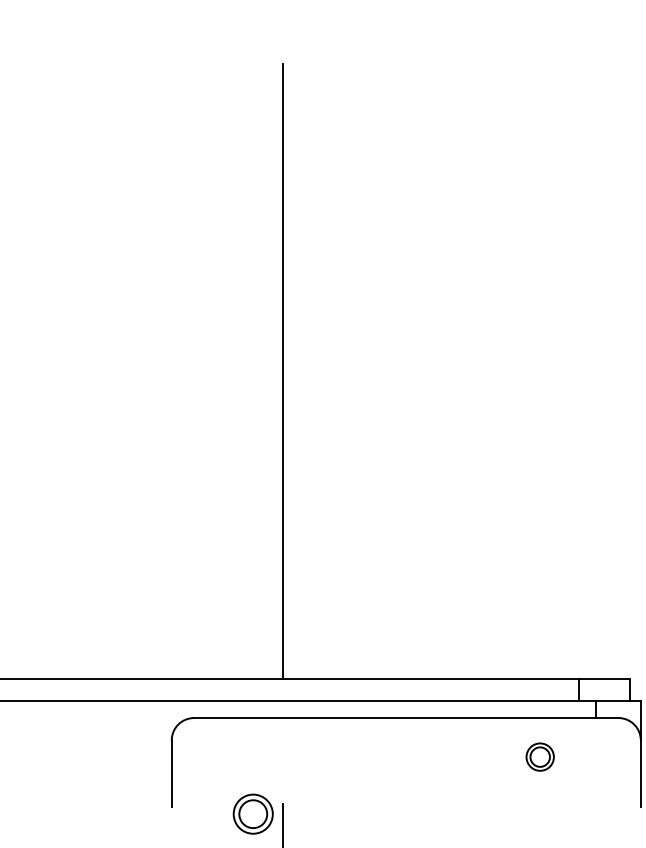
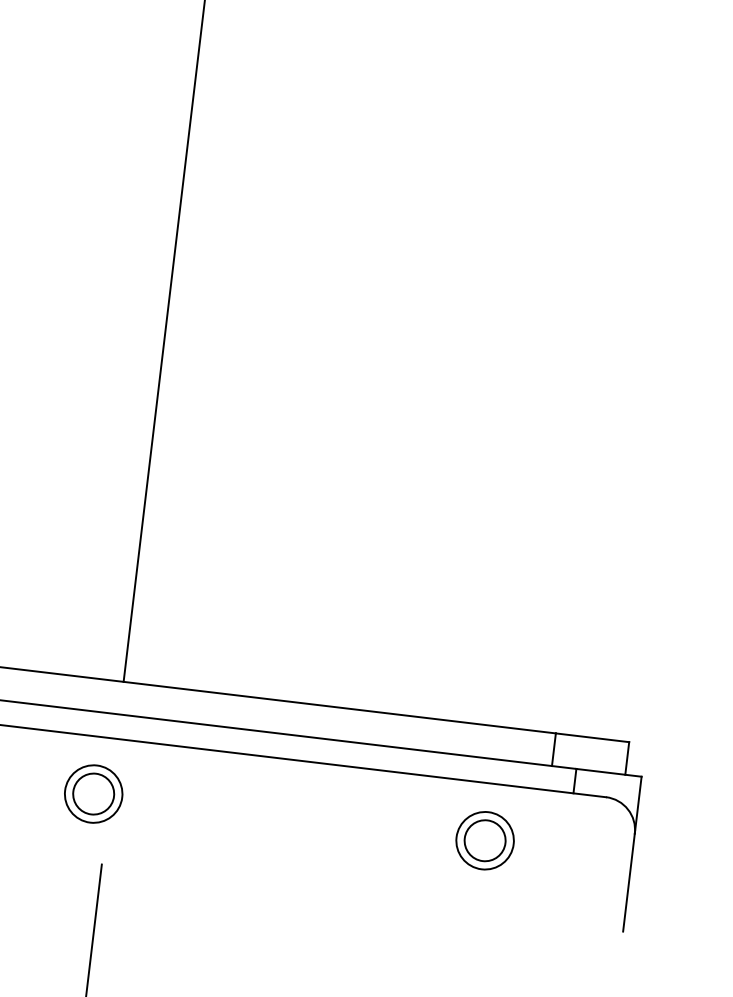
part: (539, 756) -> (484, 839), size x1.43
part: (252, 813) -> (92, 792), moved

